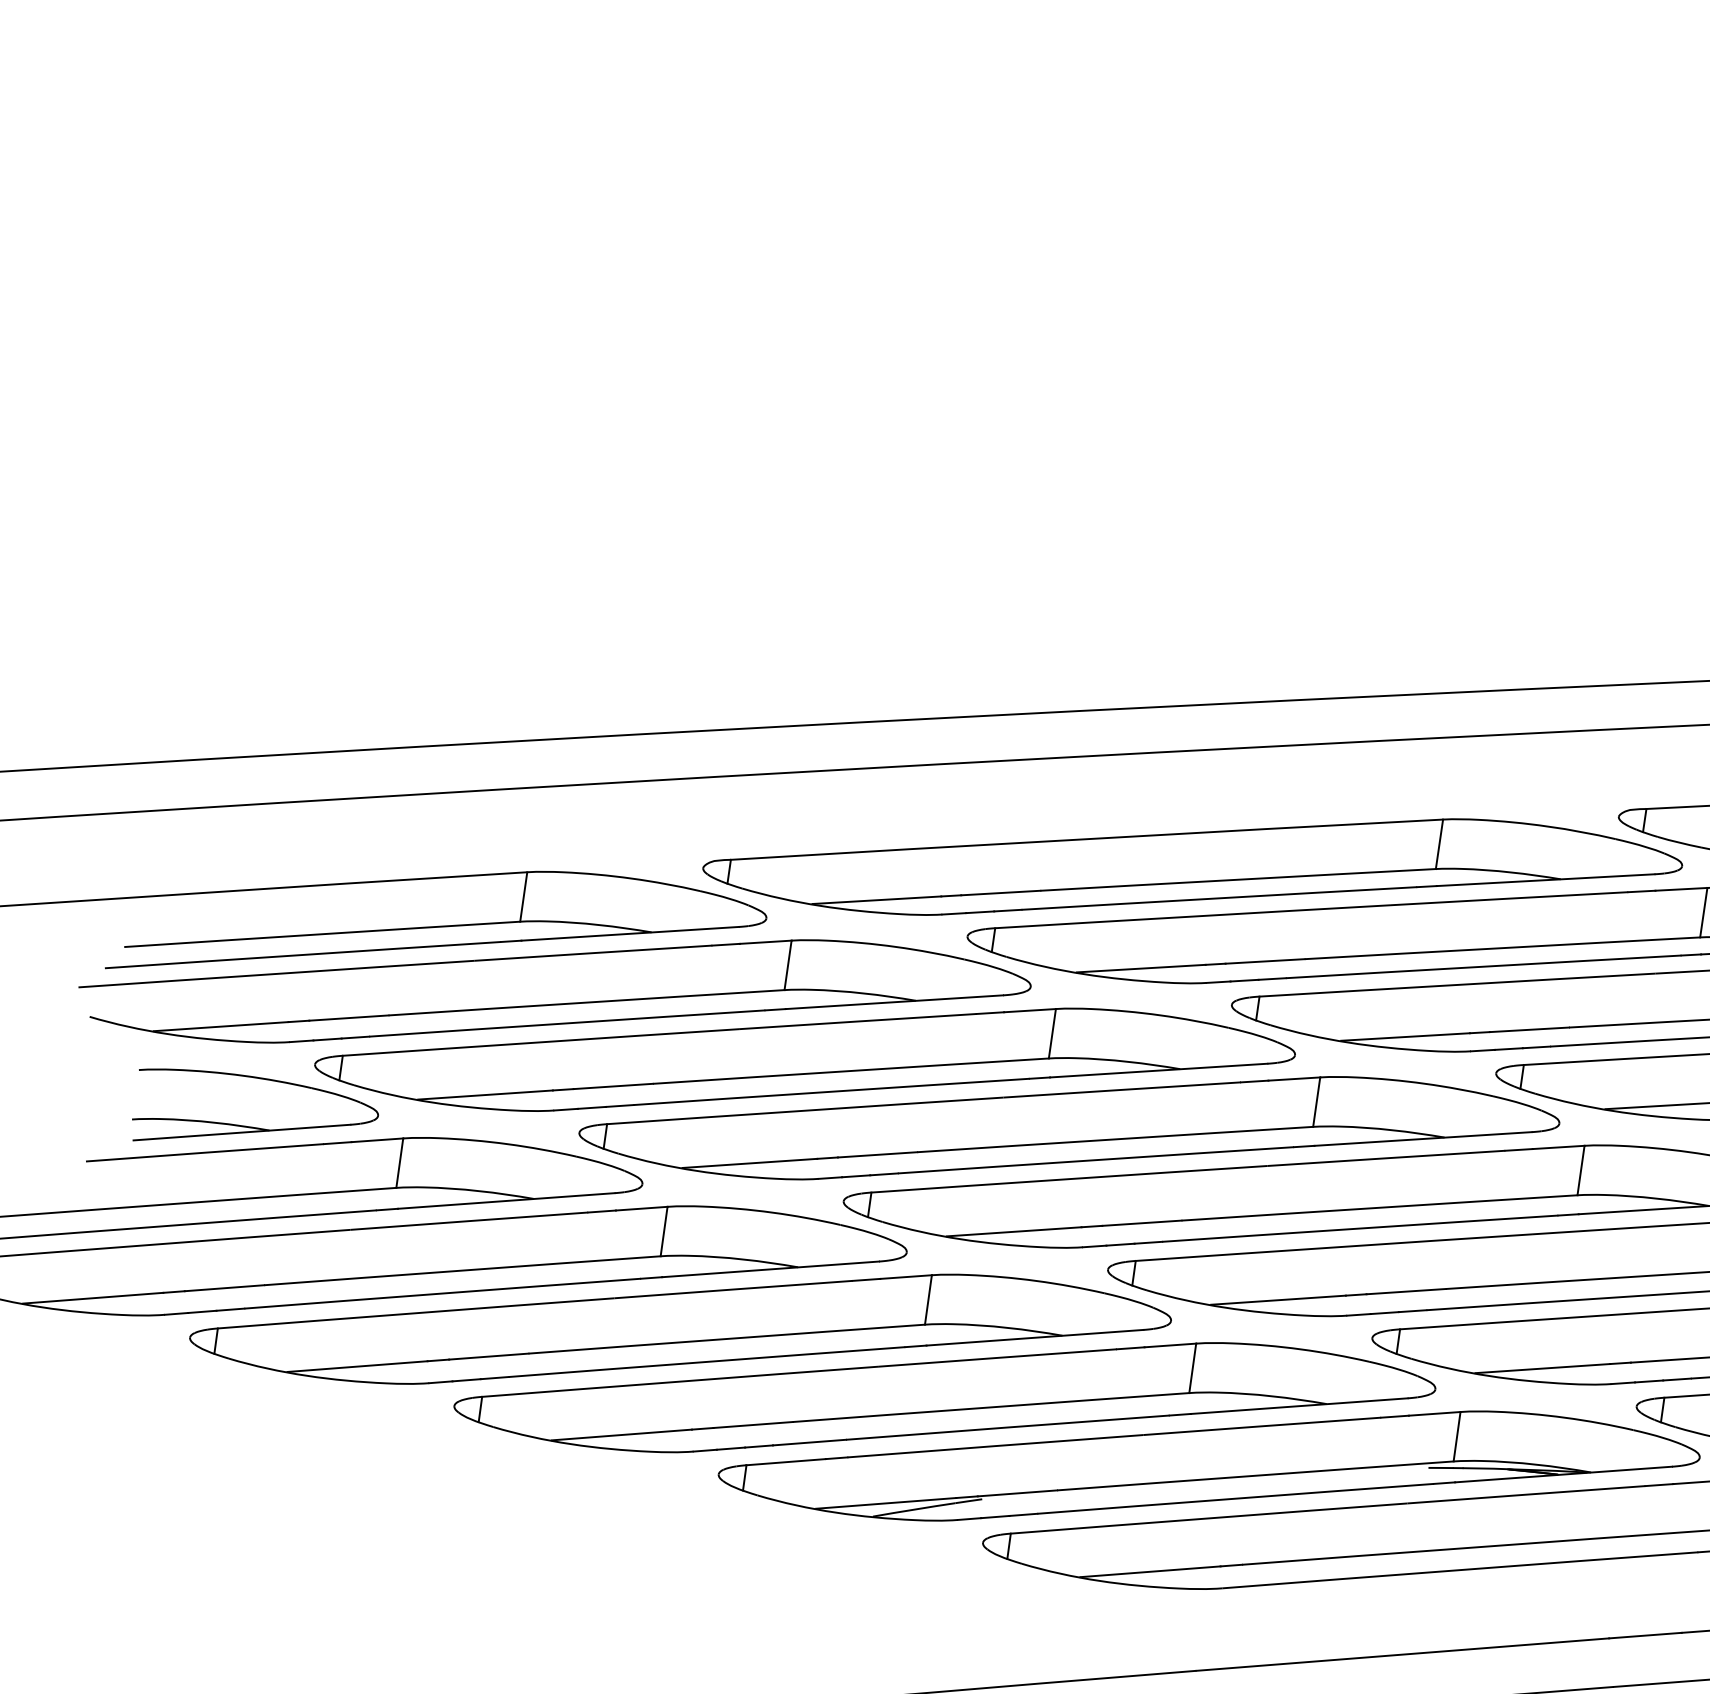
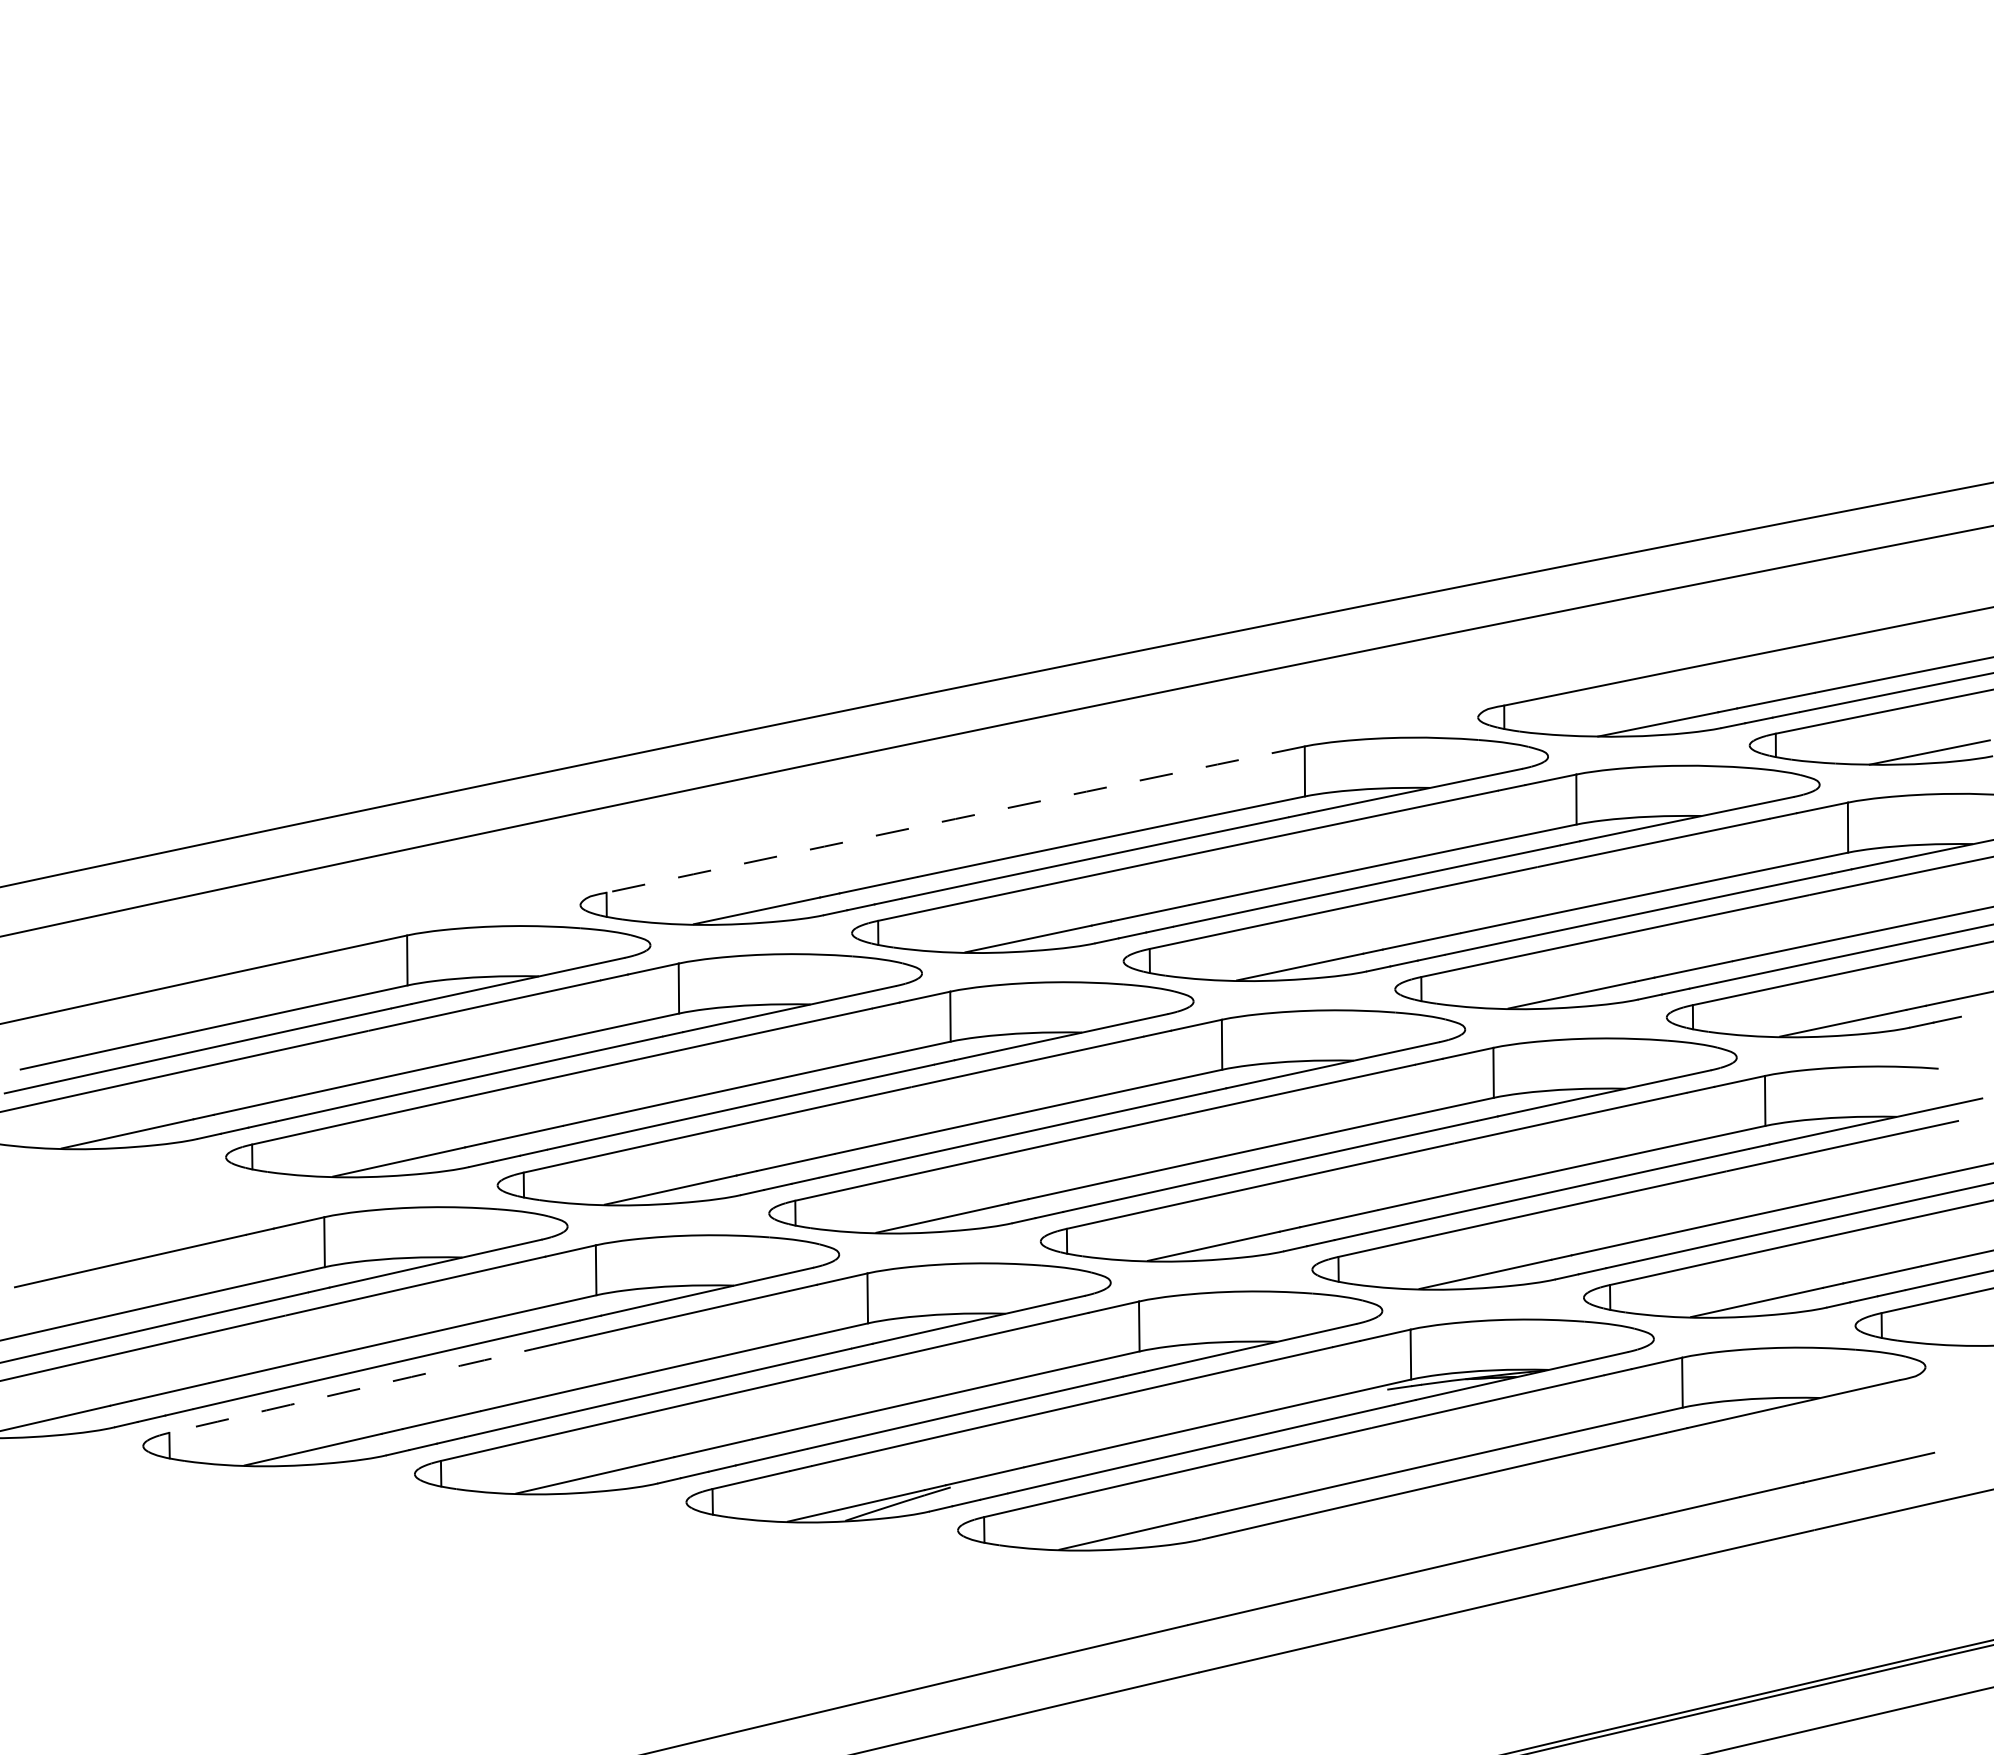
arc: (1086, 839) -> (955, 819), solid -> dashed
part: (253, 1127) -> (174, 1228), removed
arc: (416, 1313) -> (363, 1388), solid -> dashed

